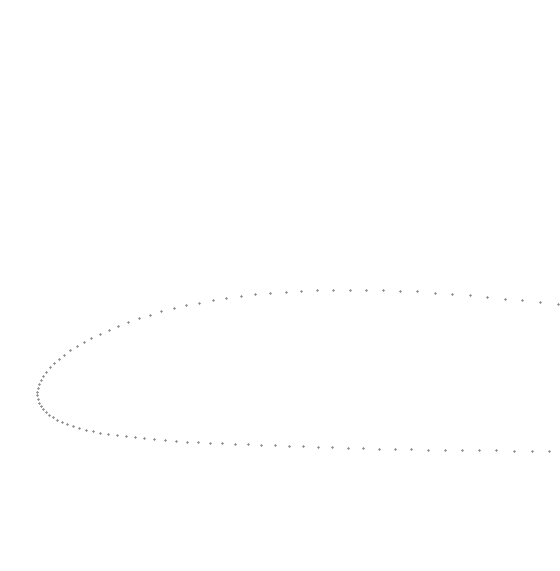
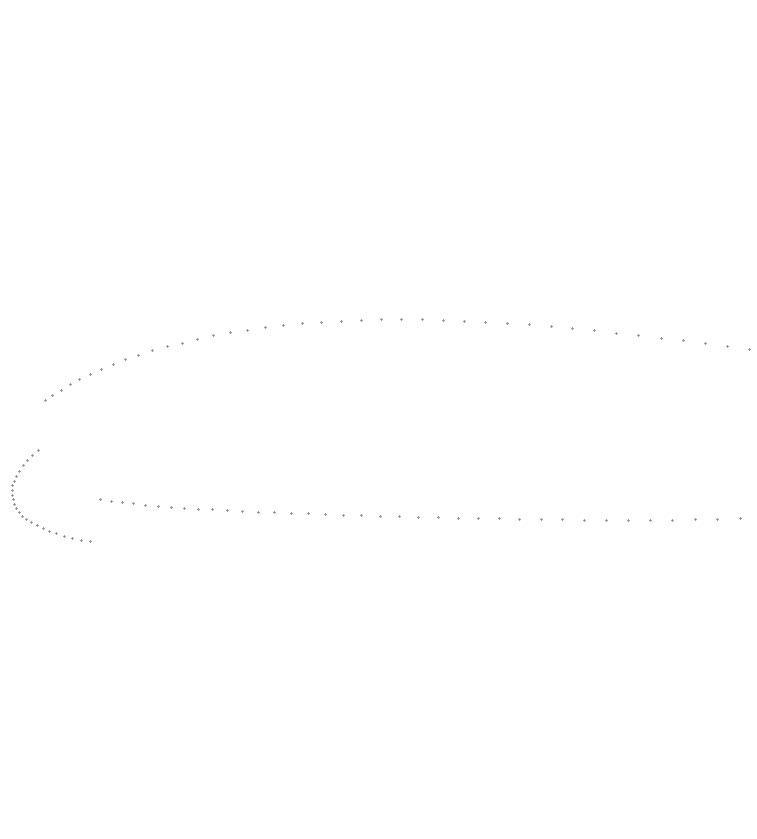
part: (57, 419) -> (37, 524), moved

